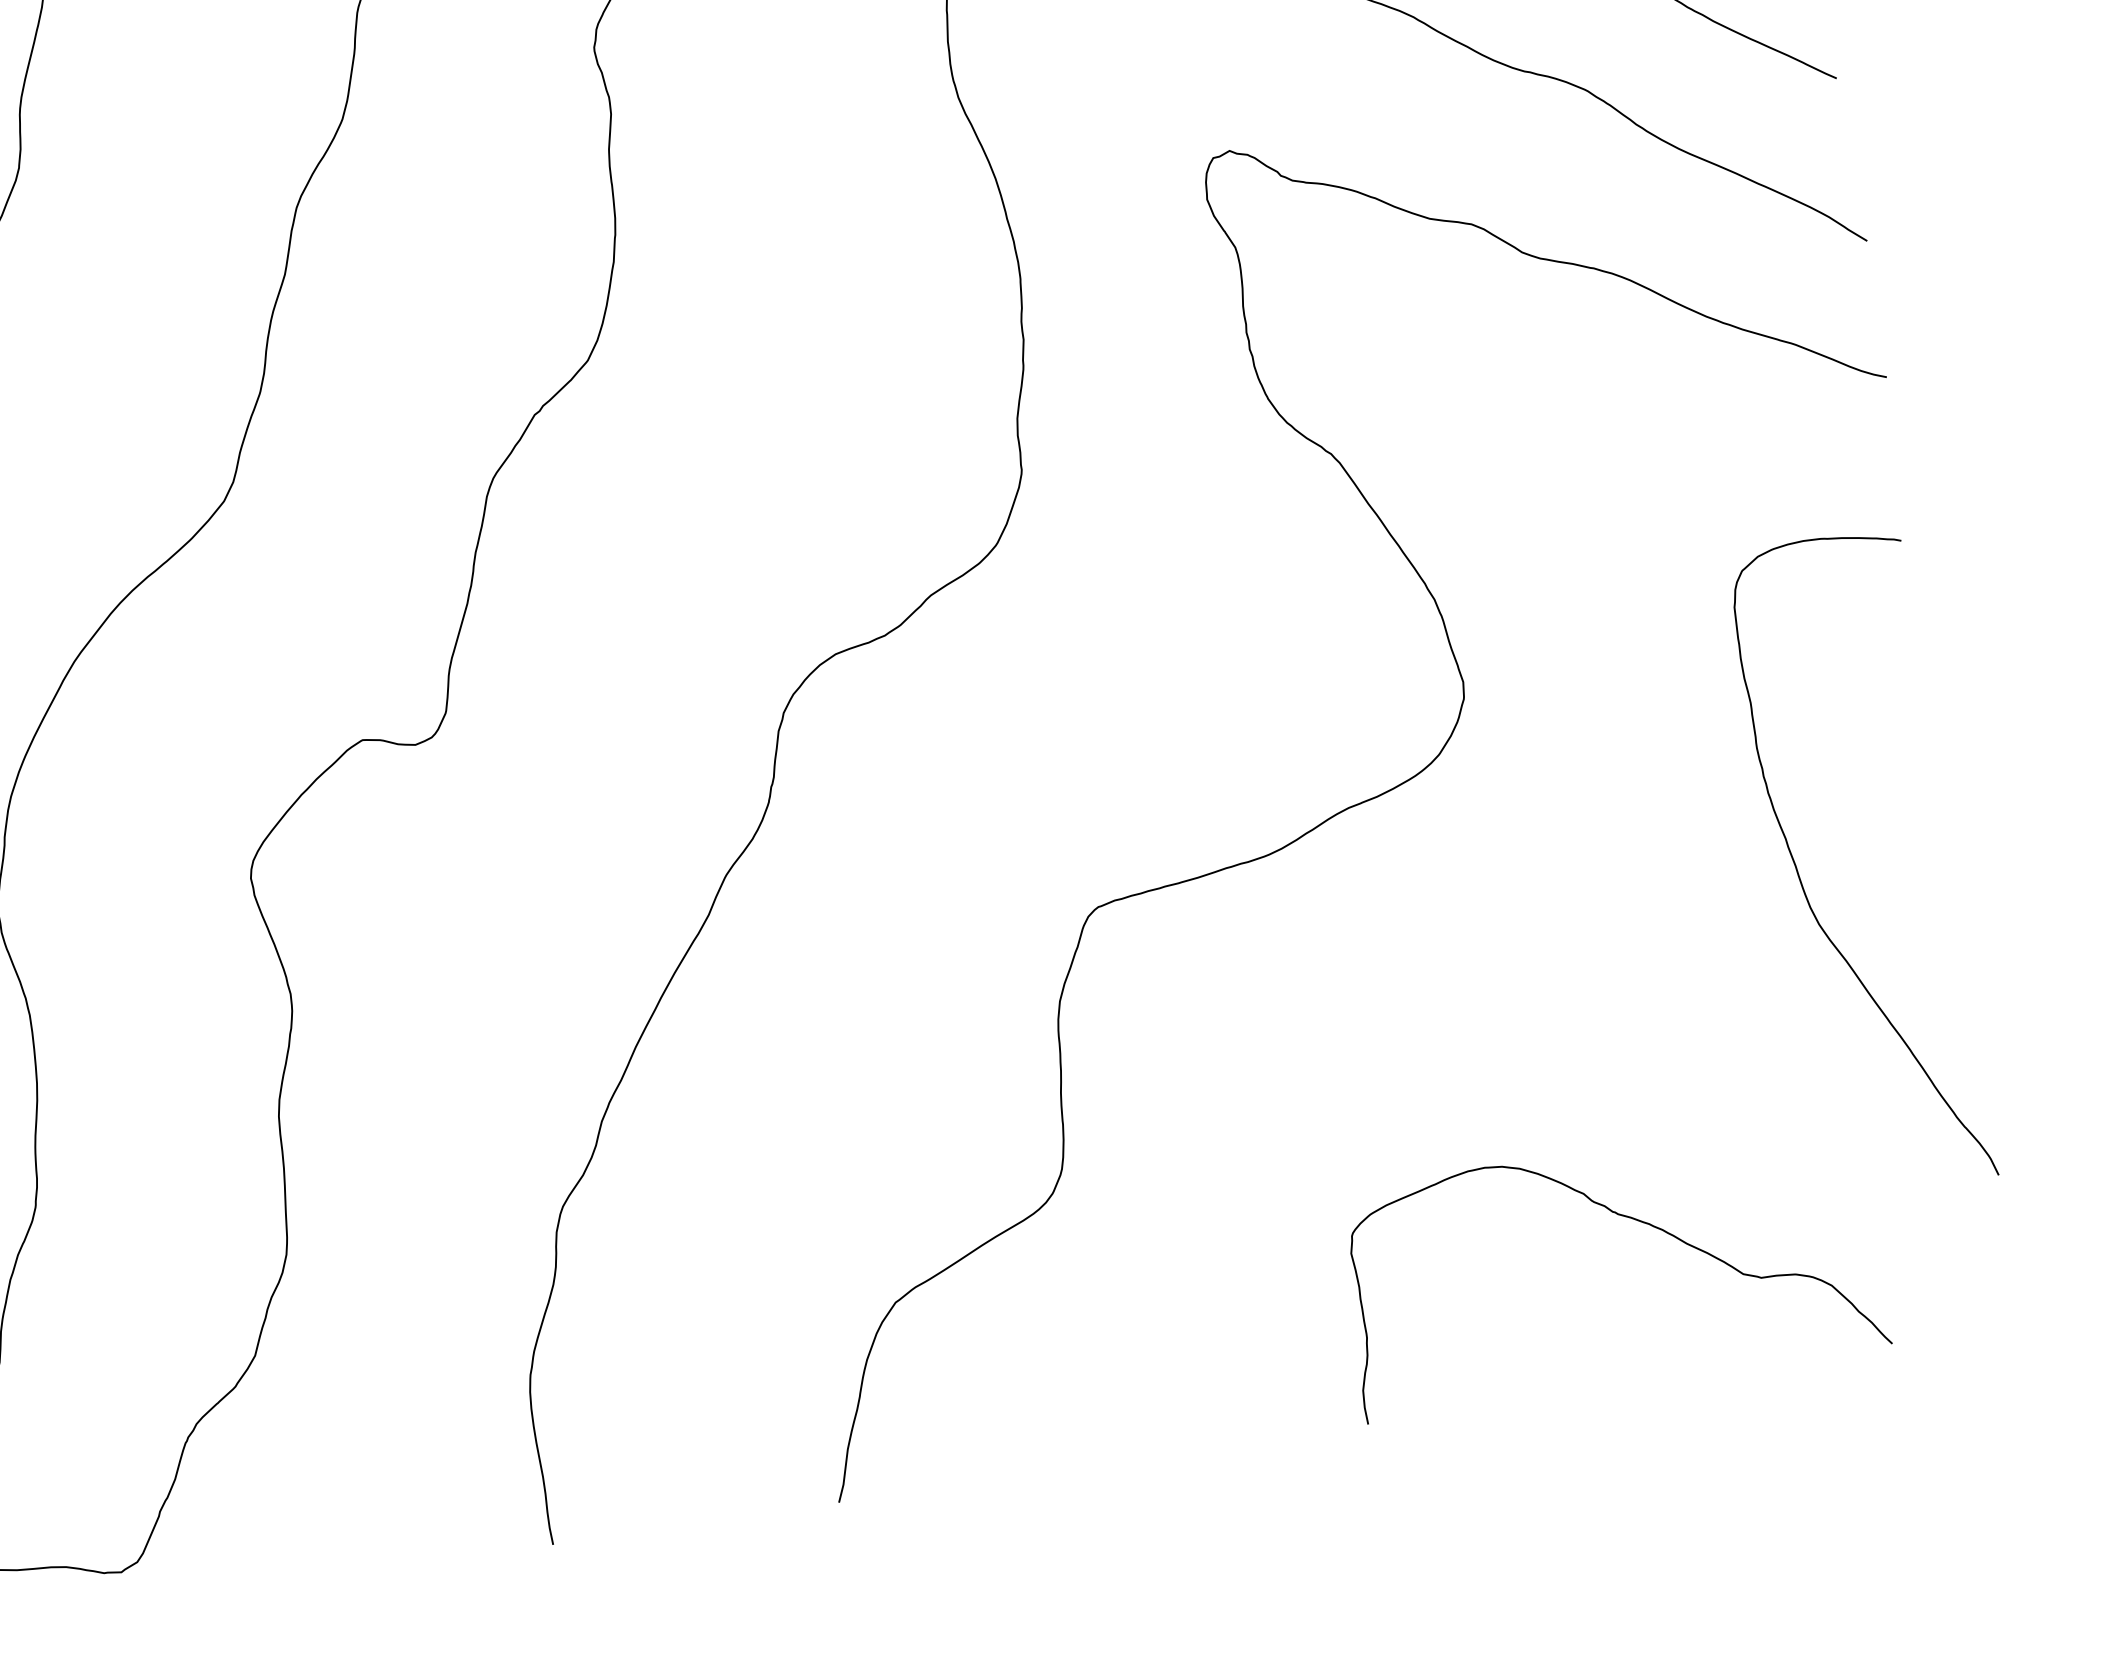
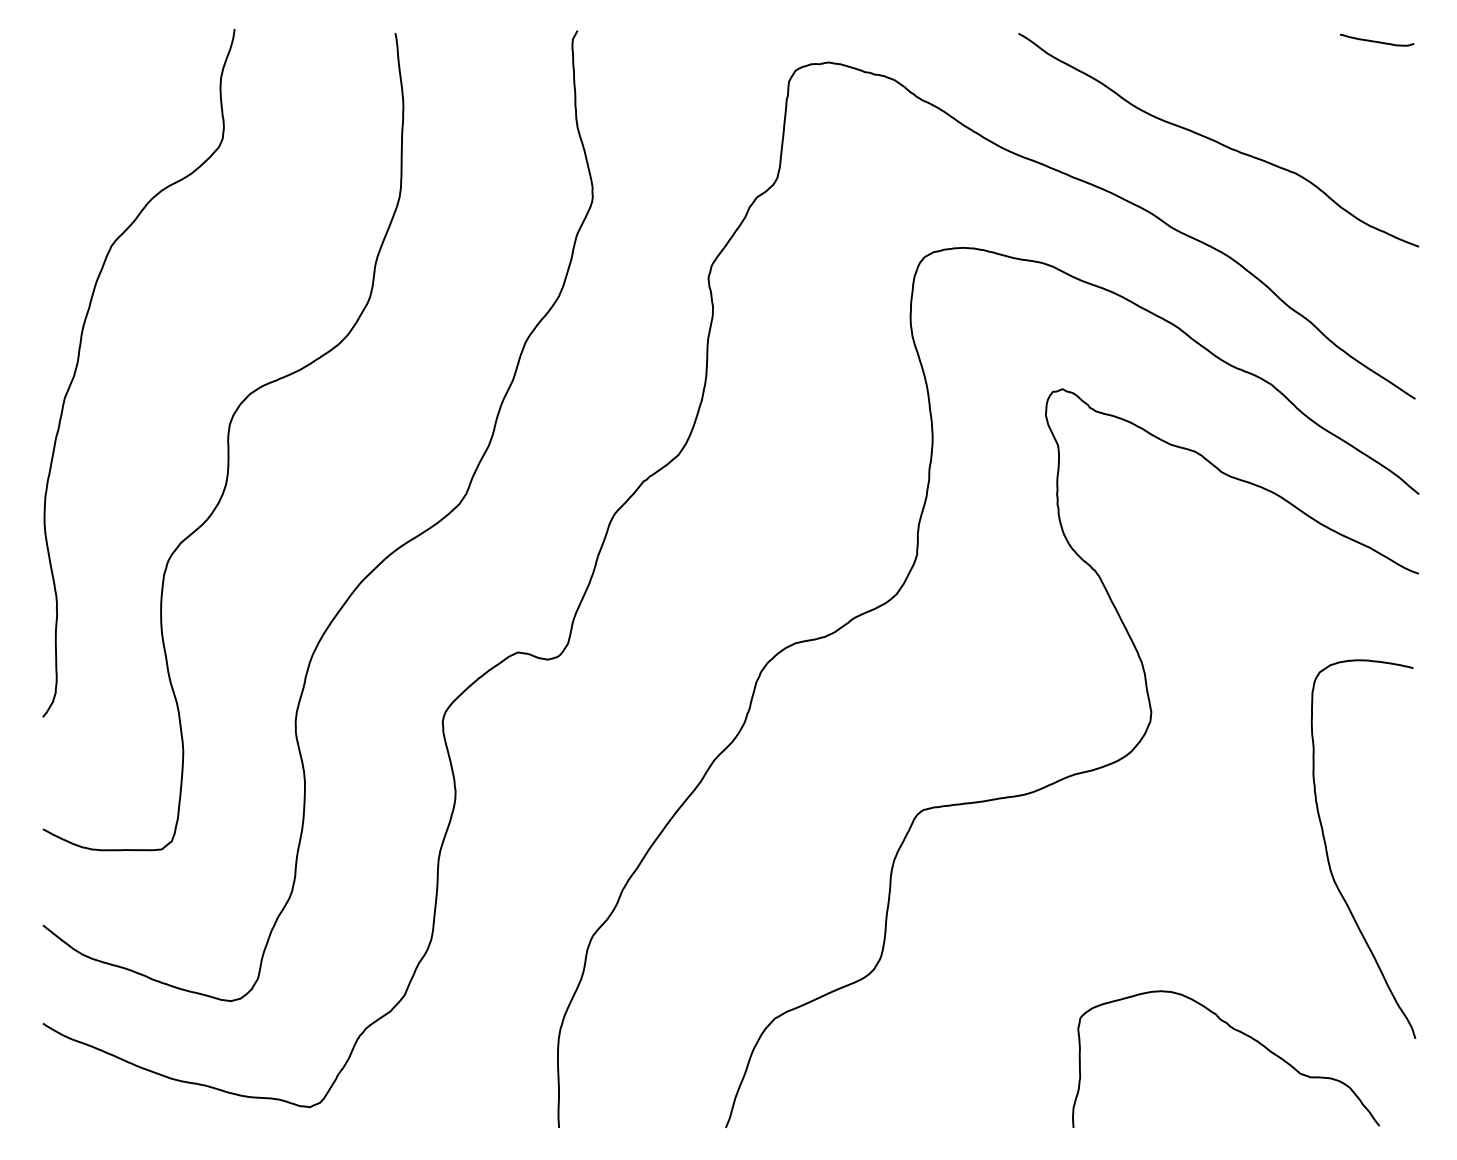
curve: (1623, 1217) -> (1236, 1031), moved

